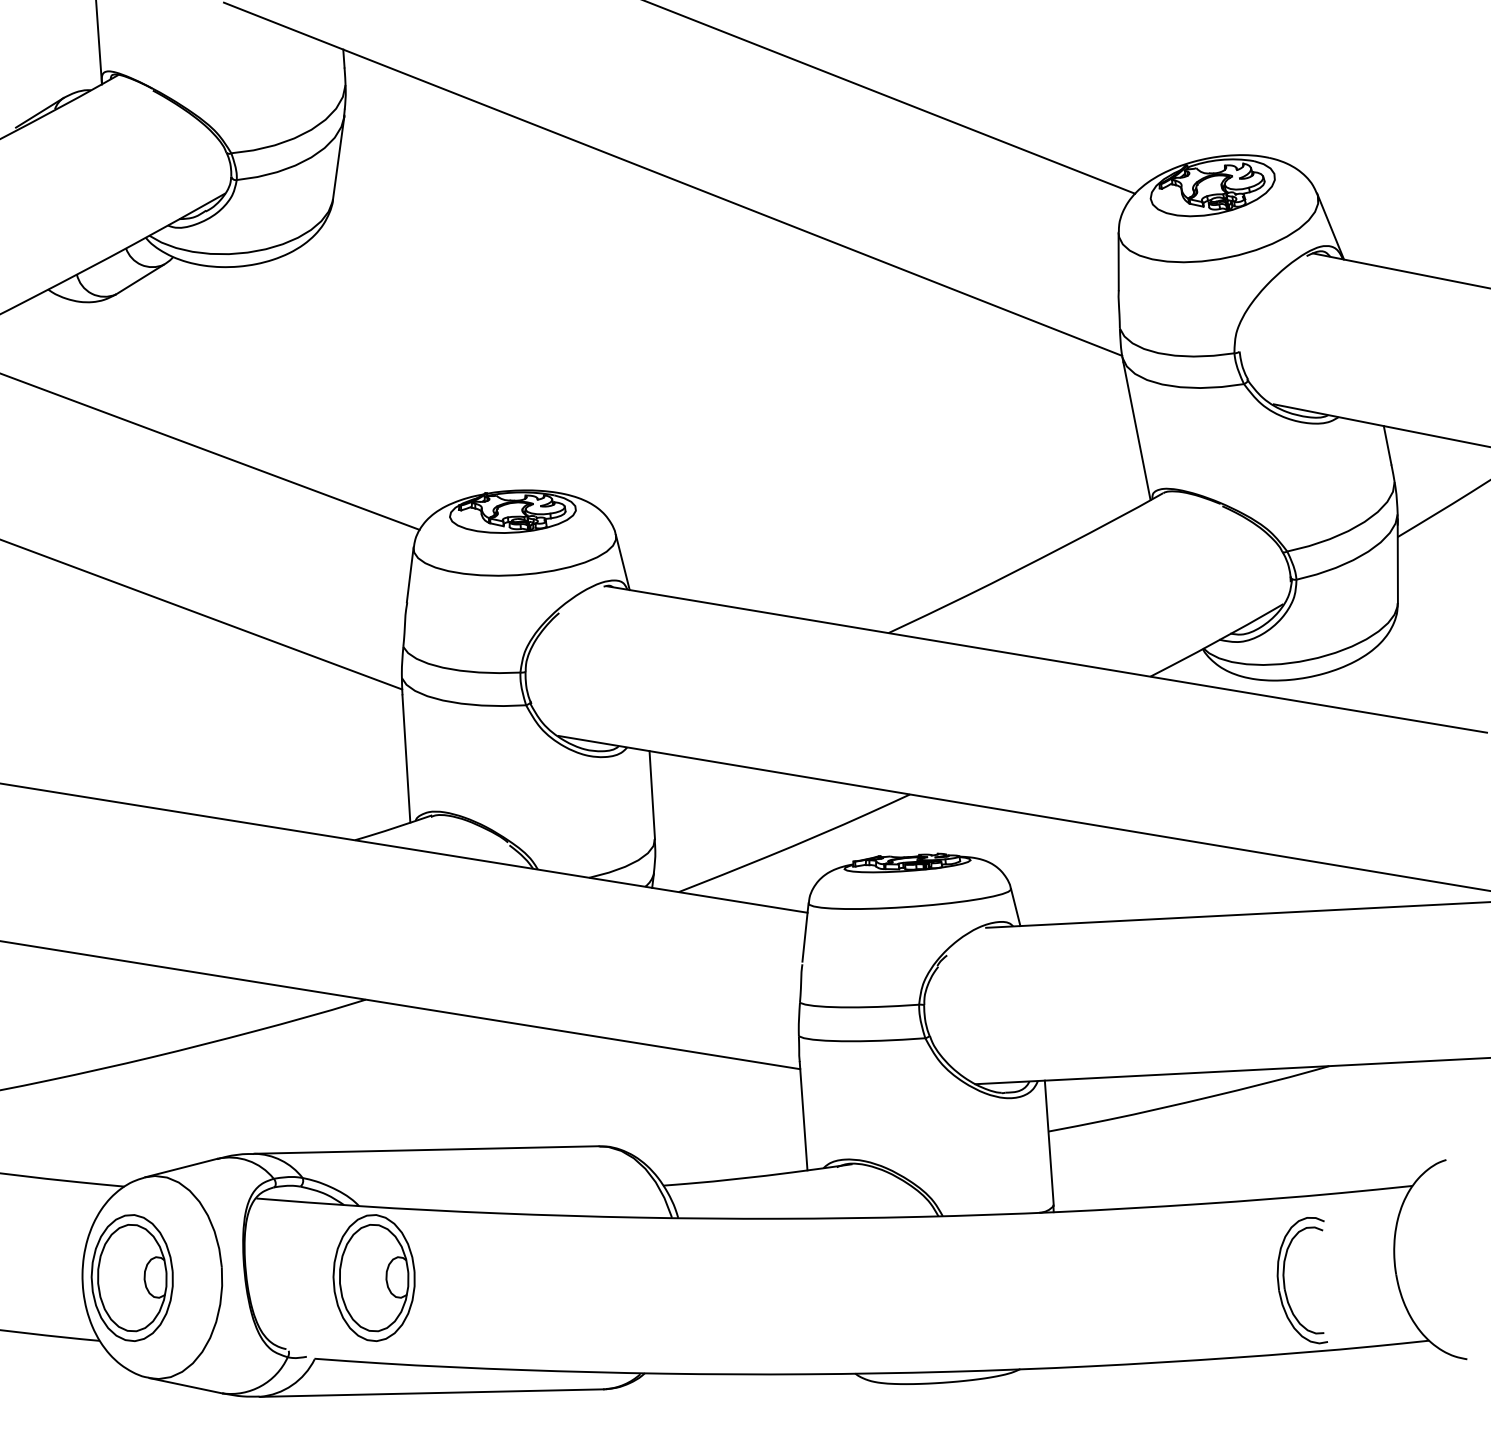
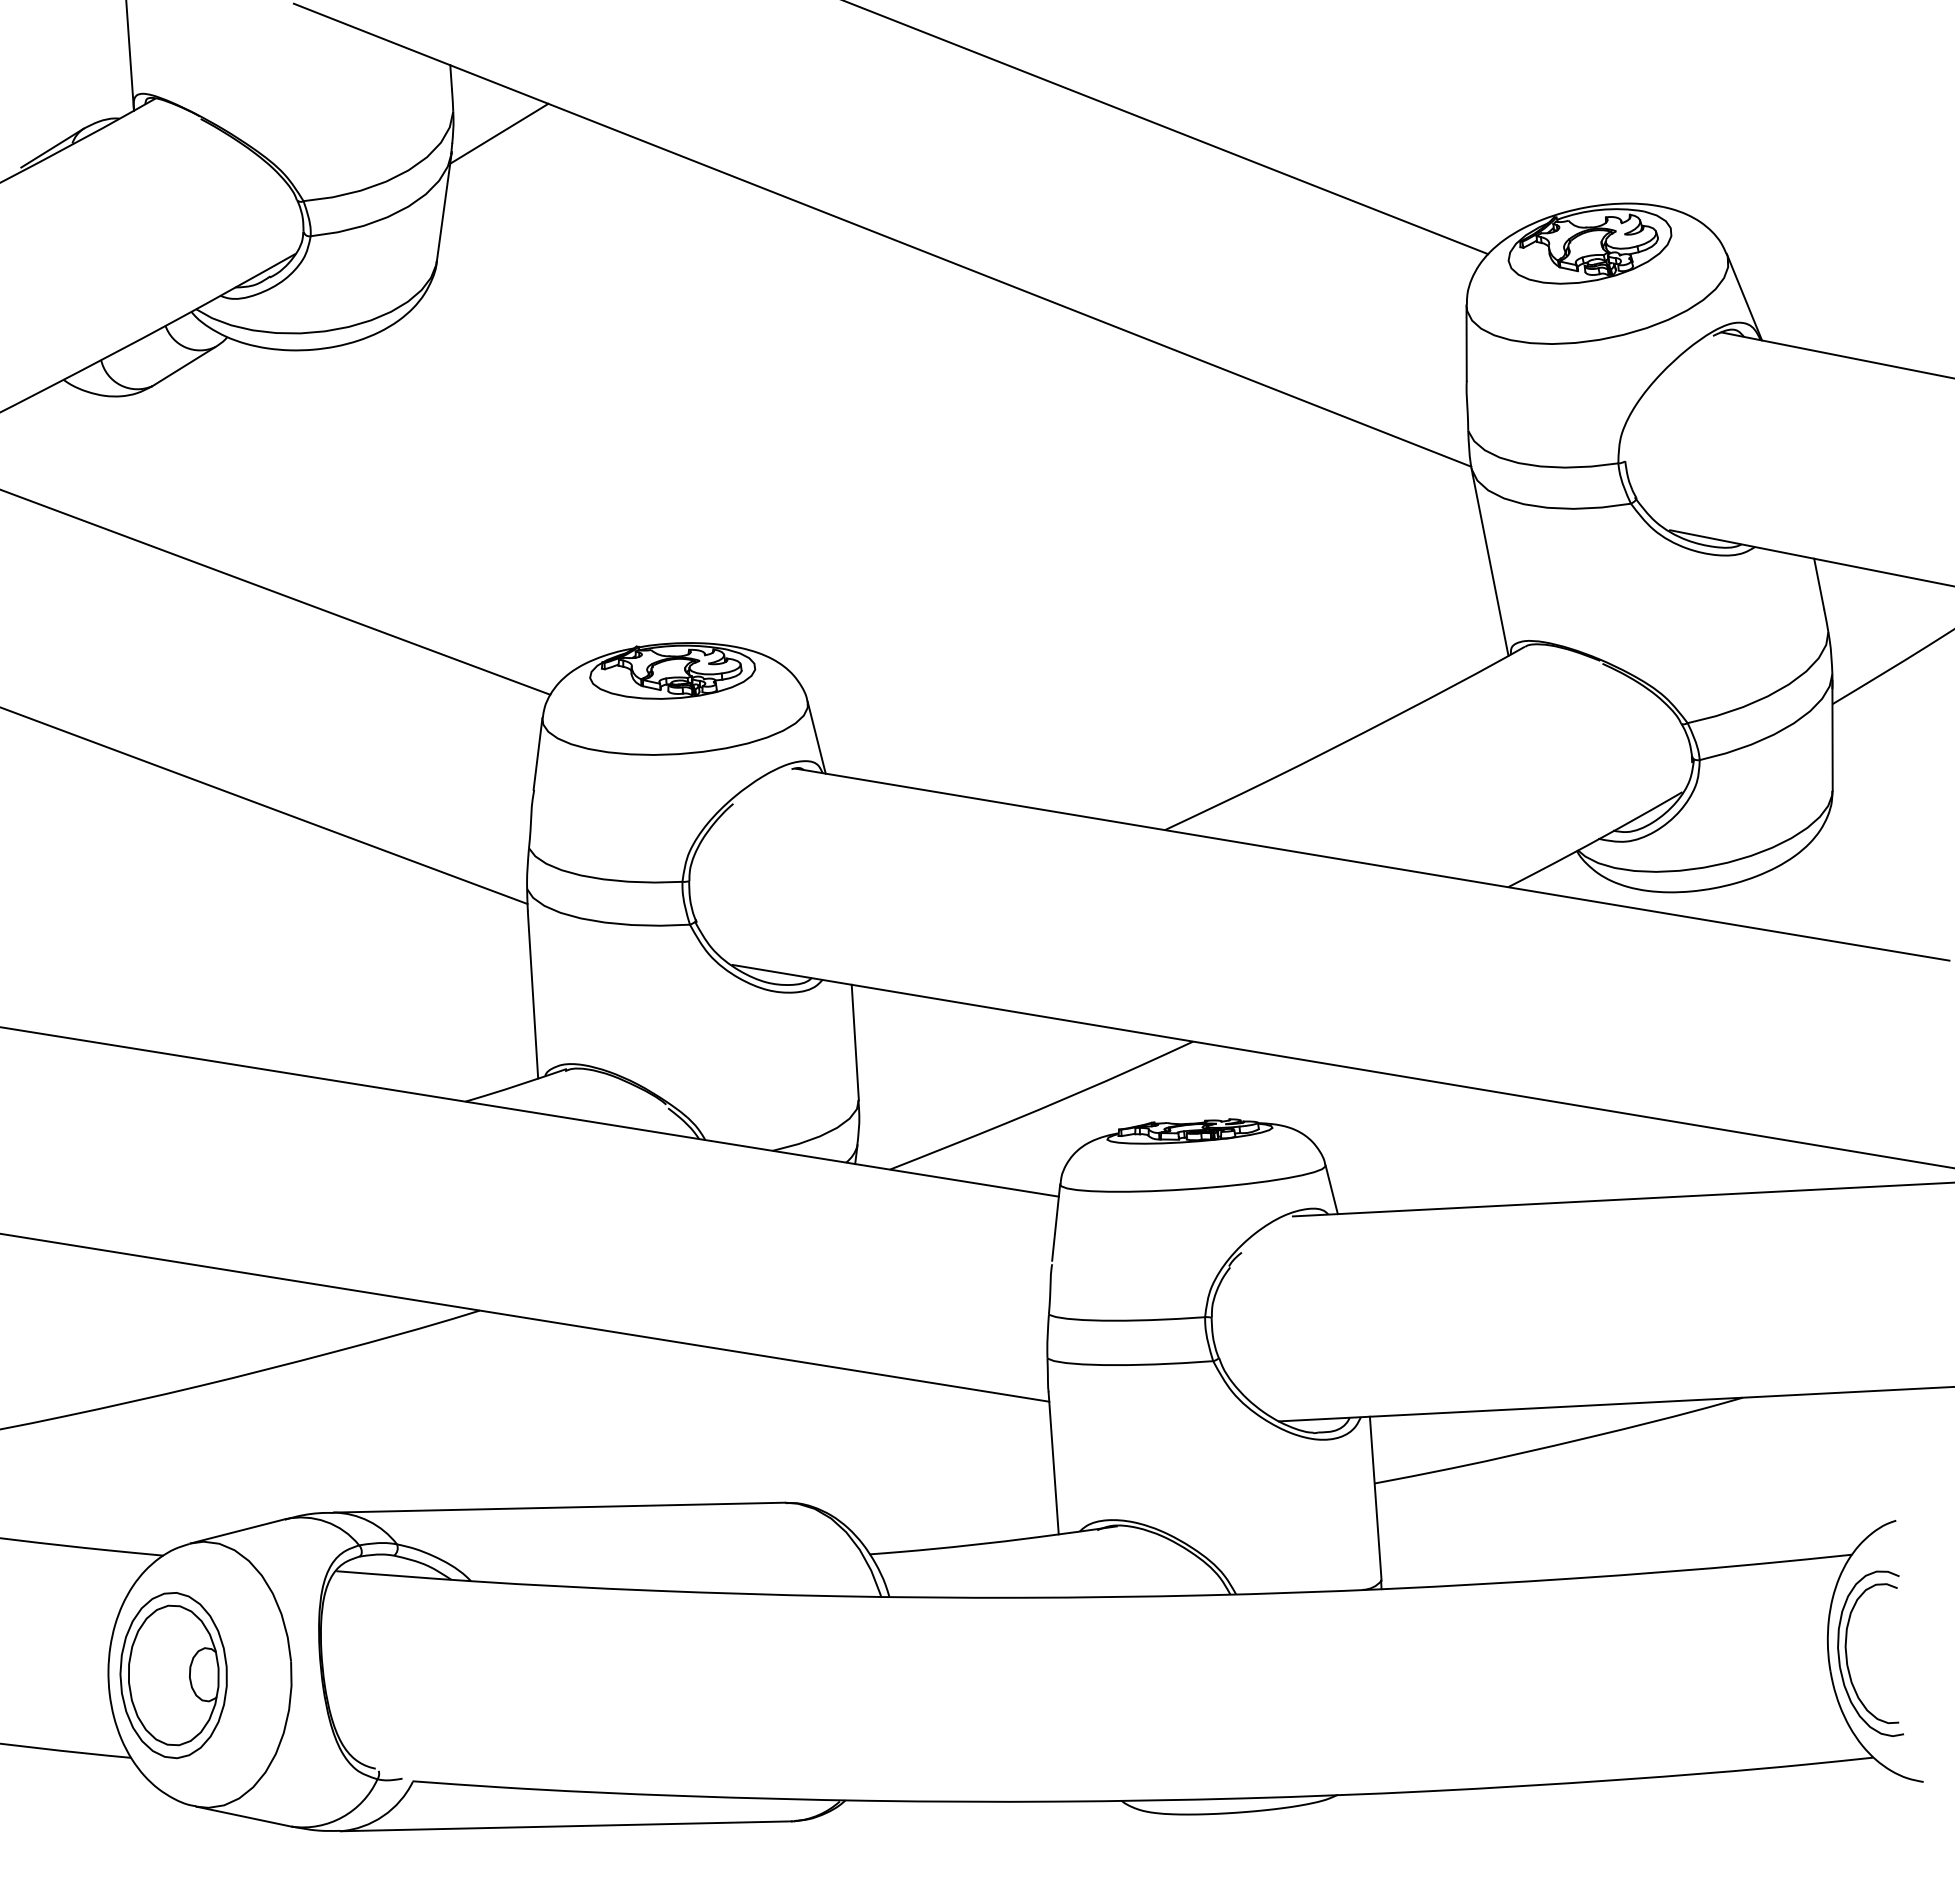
line: (380, 101) -> (499, 133), added
part: (373, 1278) -> (490, 1675), removed
part: (1284, 1280) -> (1847, 1653), moved

